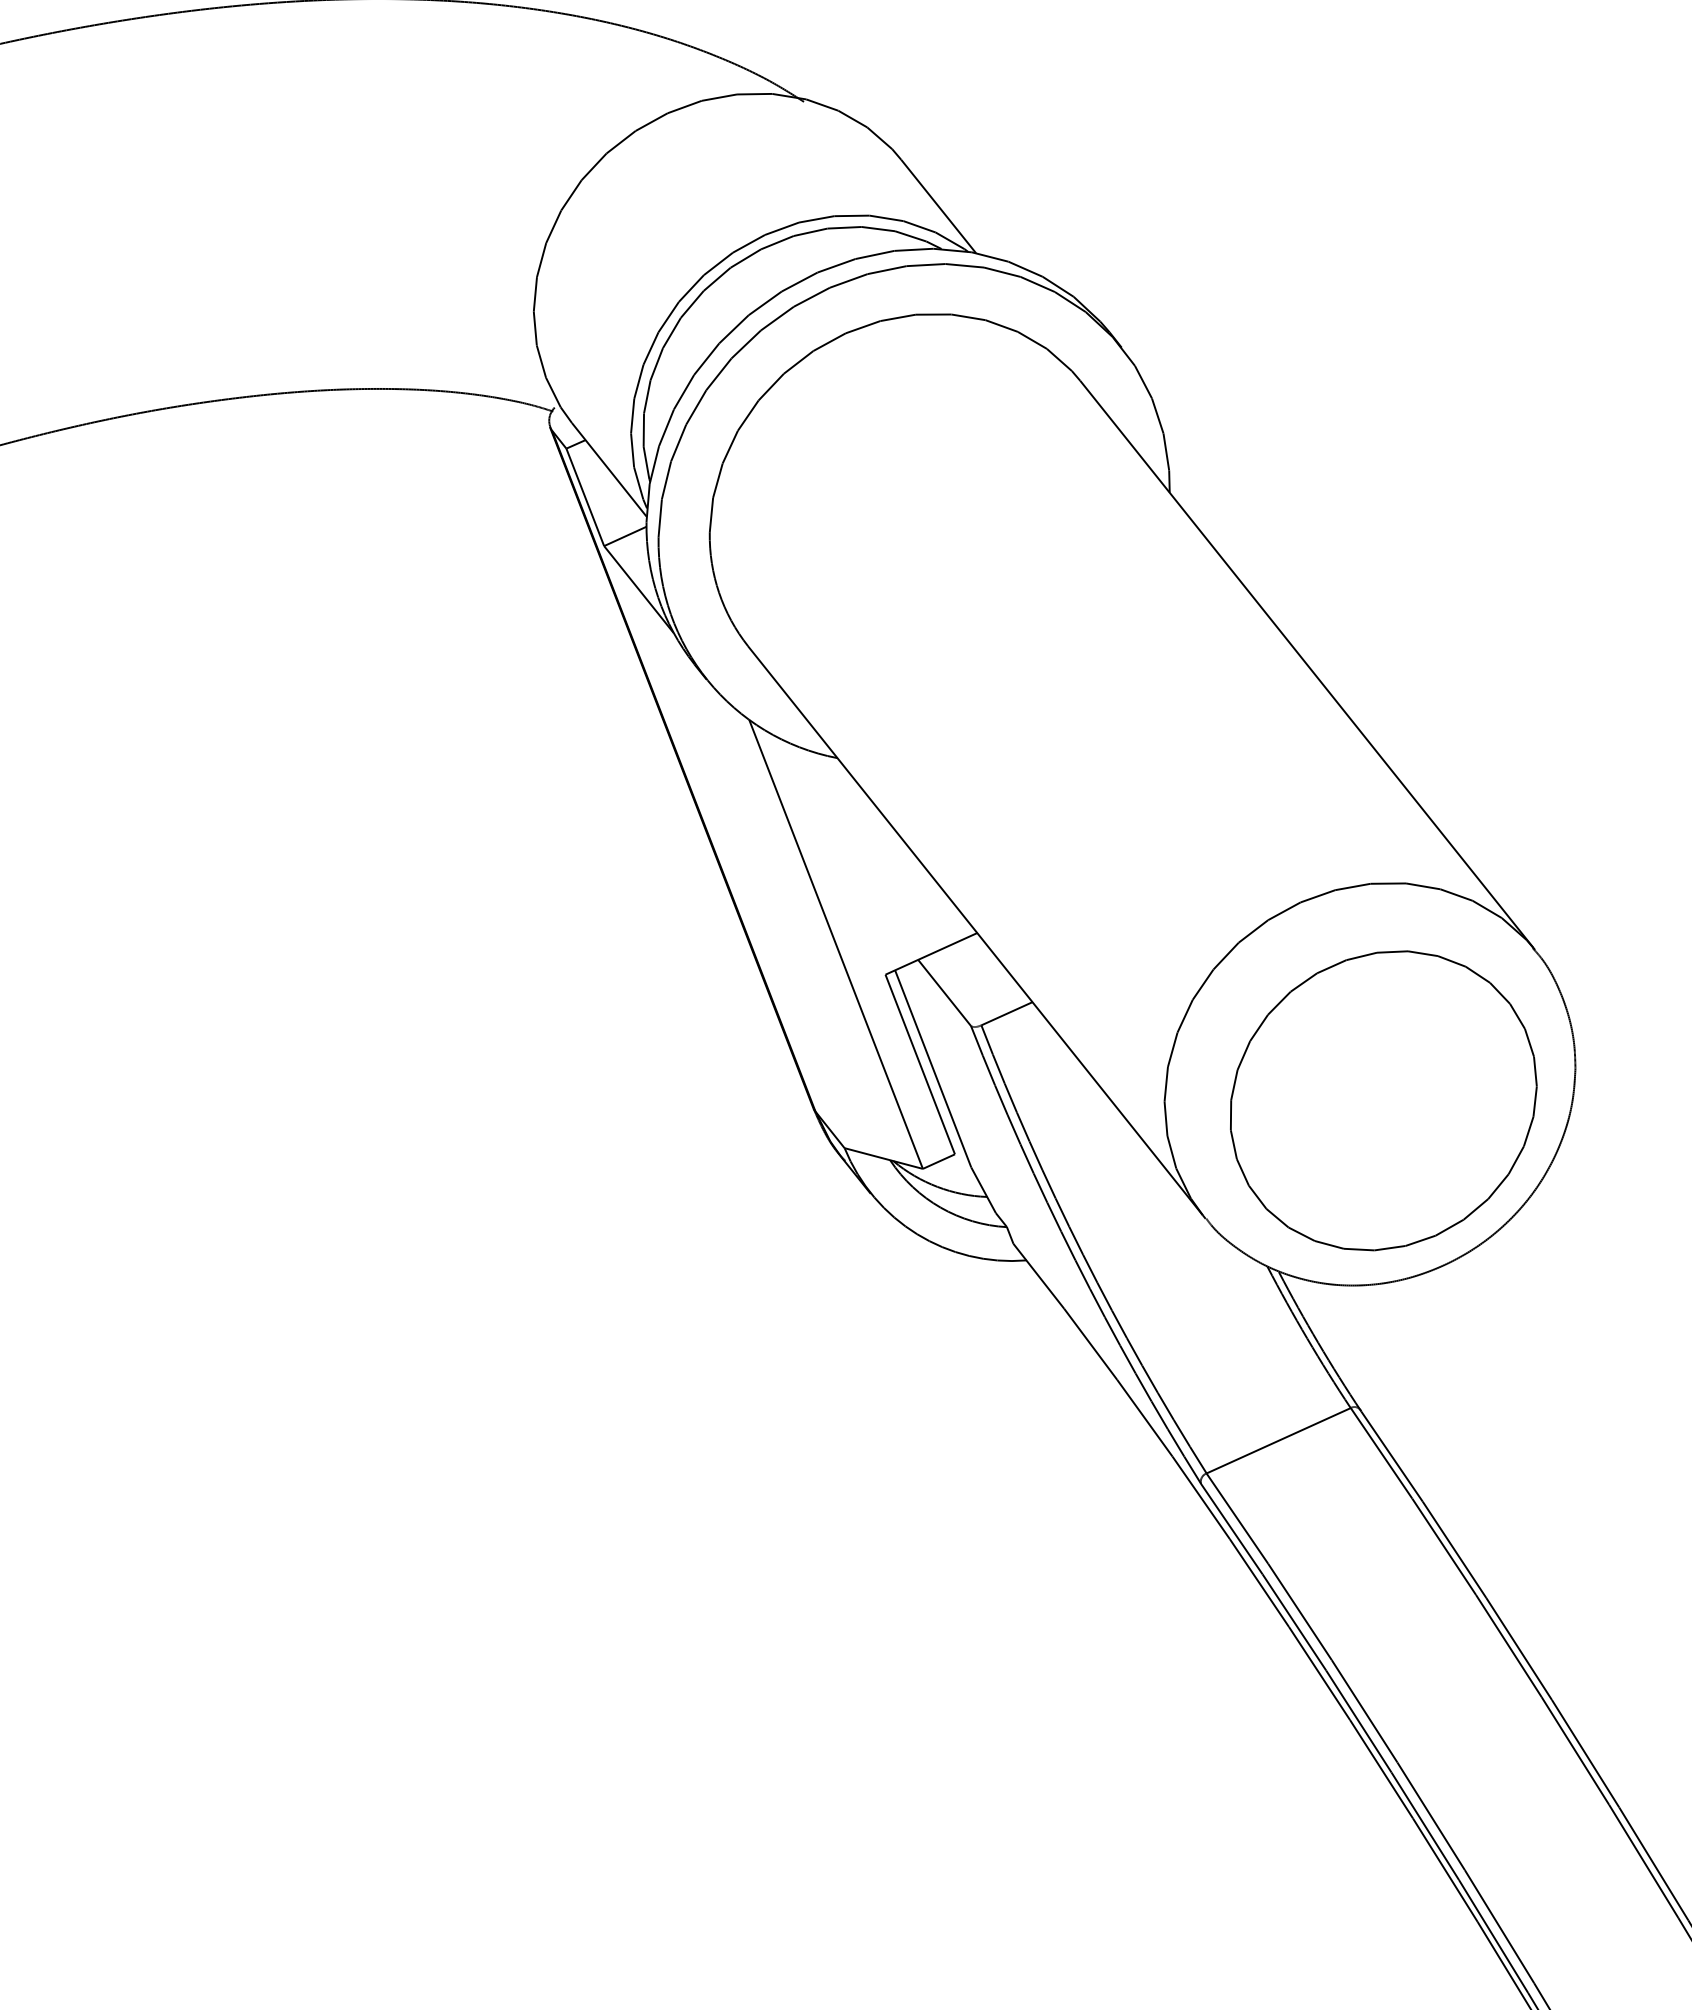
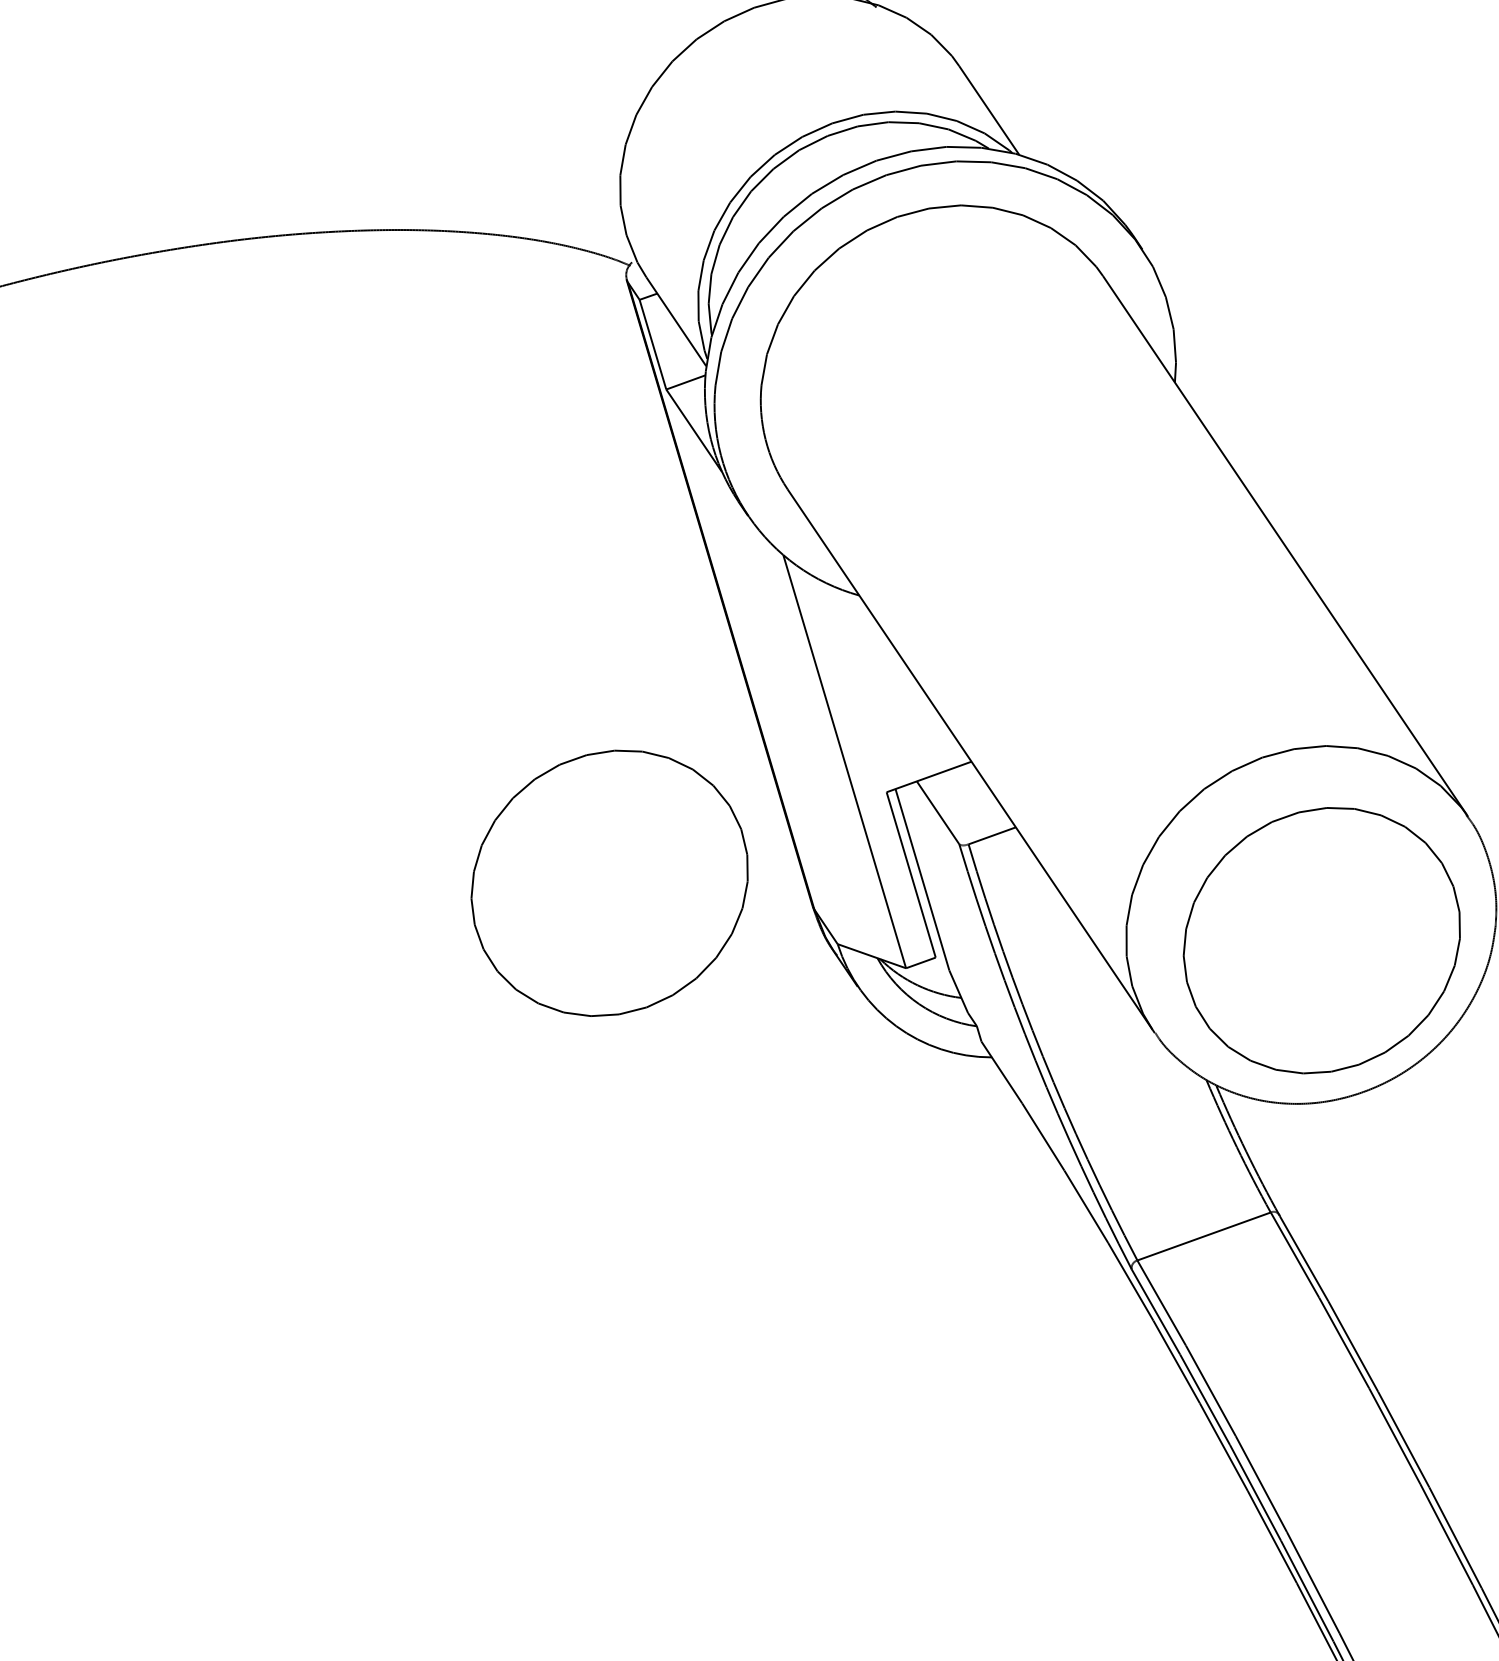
part: (585, 1100) -> (609, 883), added

